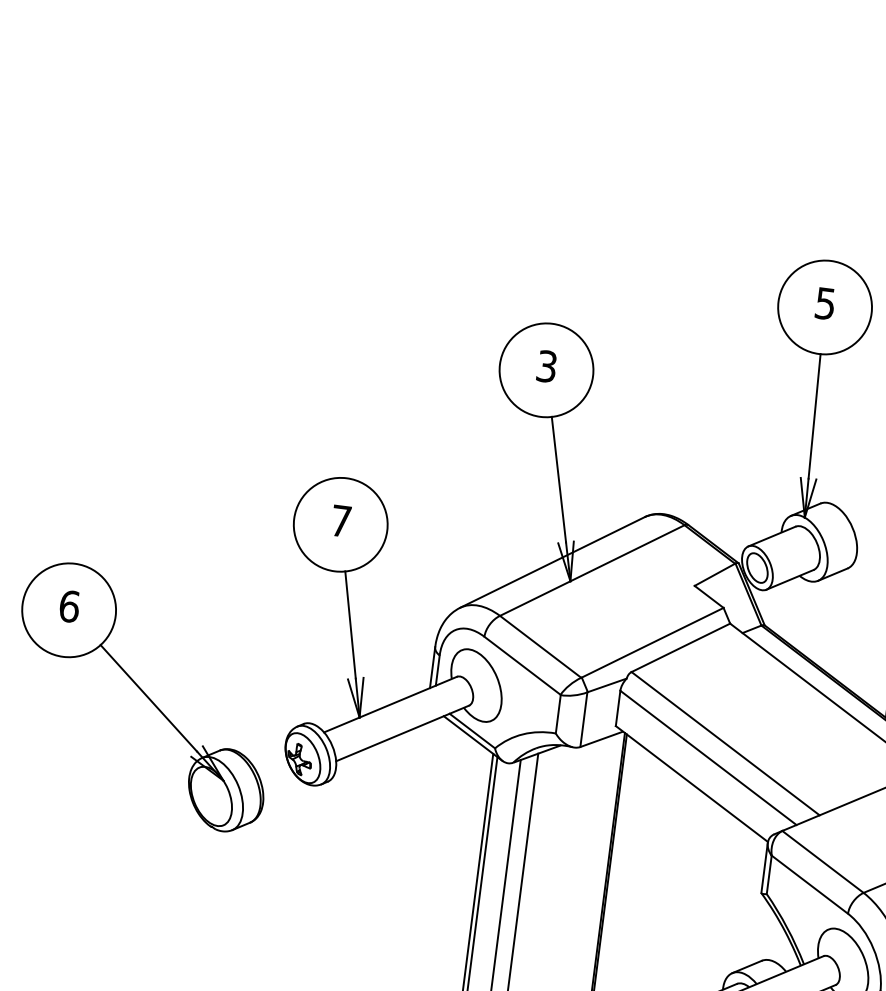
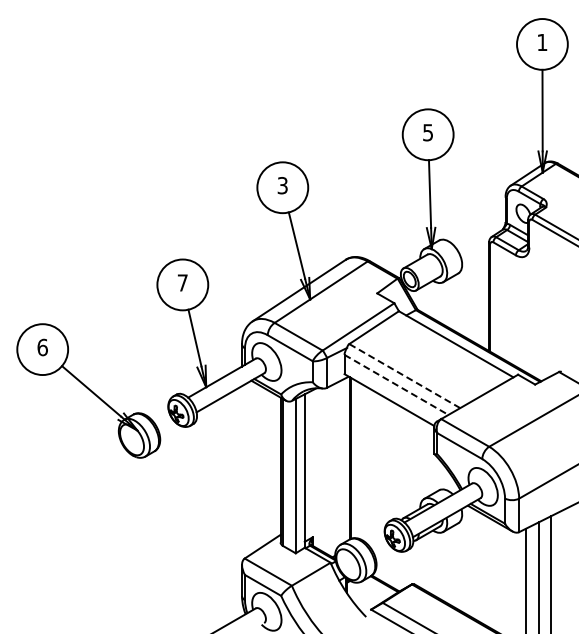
line: (725, 742) -> (404, 375), solid -> dashed
line: (708, 758) -> (396, 385), solid -> dashed

